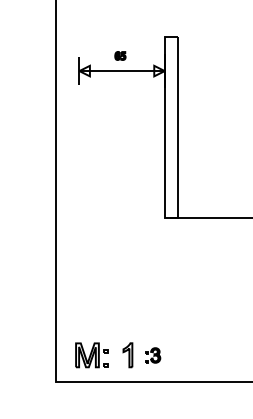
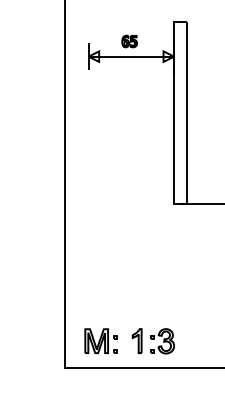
part: (120, 55) -> (129, 41), size x1.43
part: (153, 355) -> (162, 341), size x1.67

